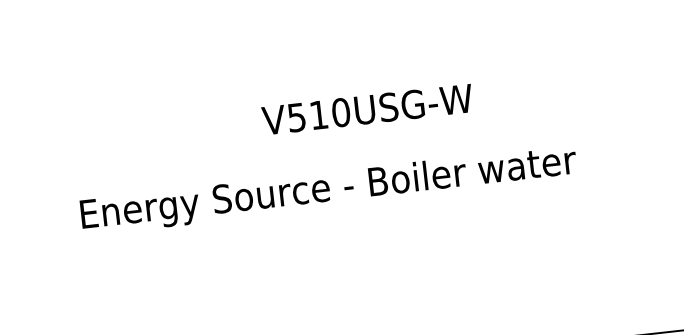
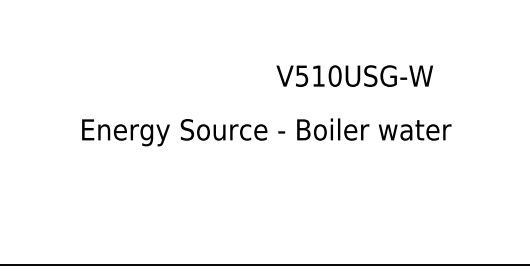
text: (366, 108) -> (354, 75), moved

